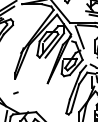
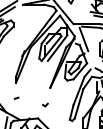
part: (42, 99) -> (44, 105), added

